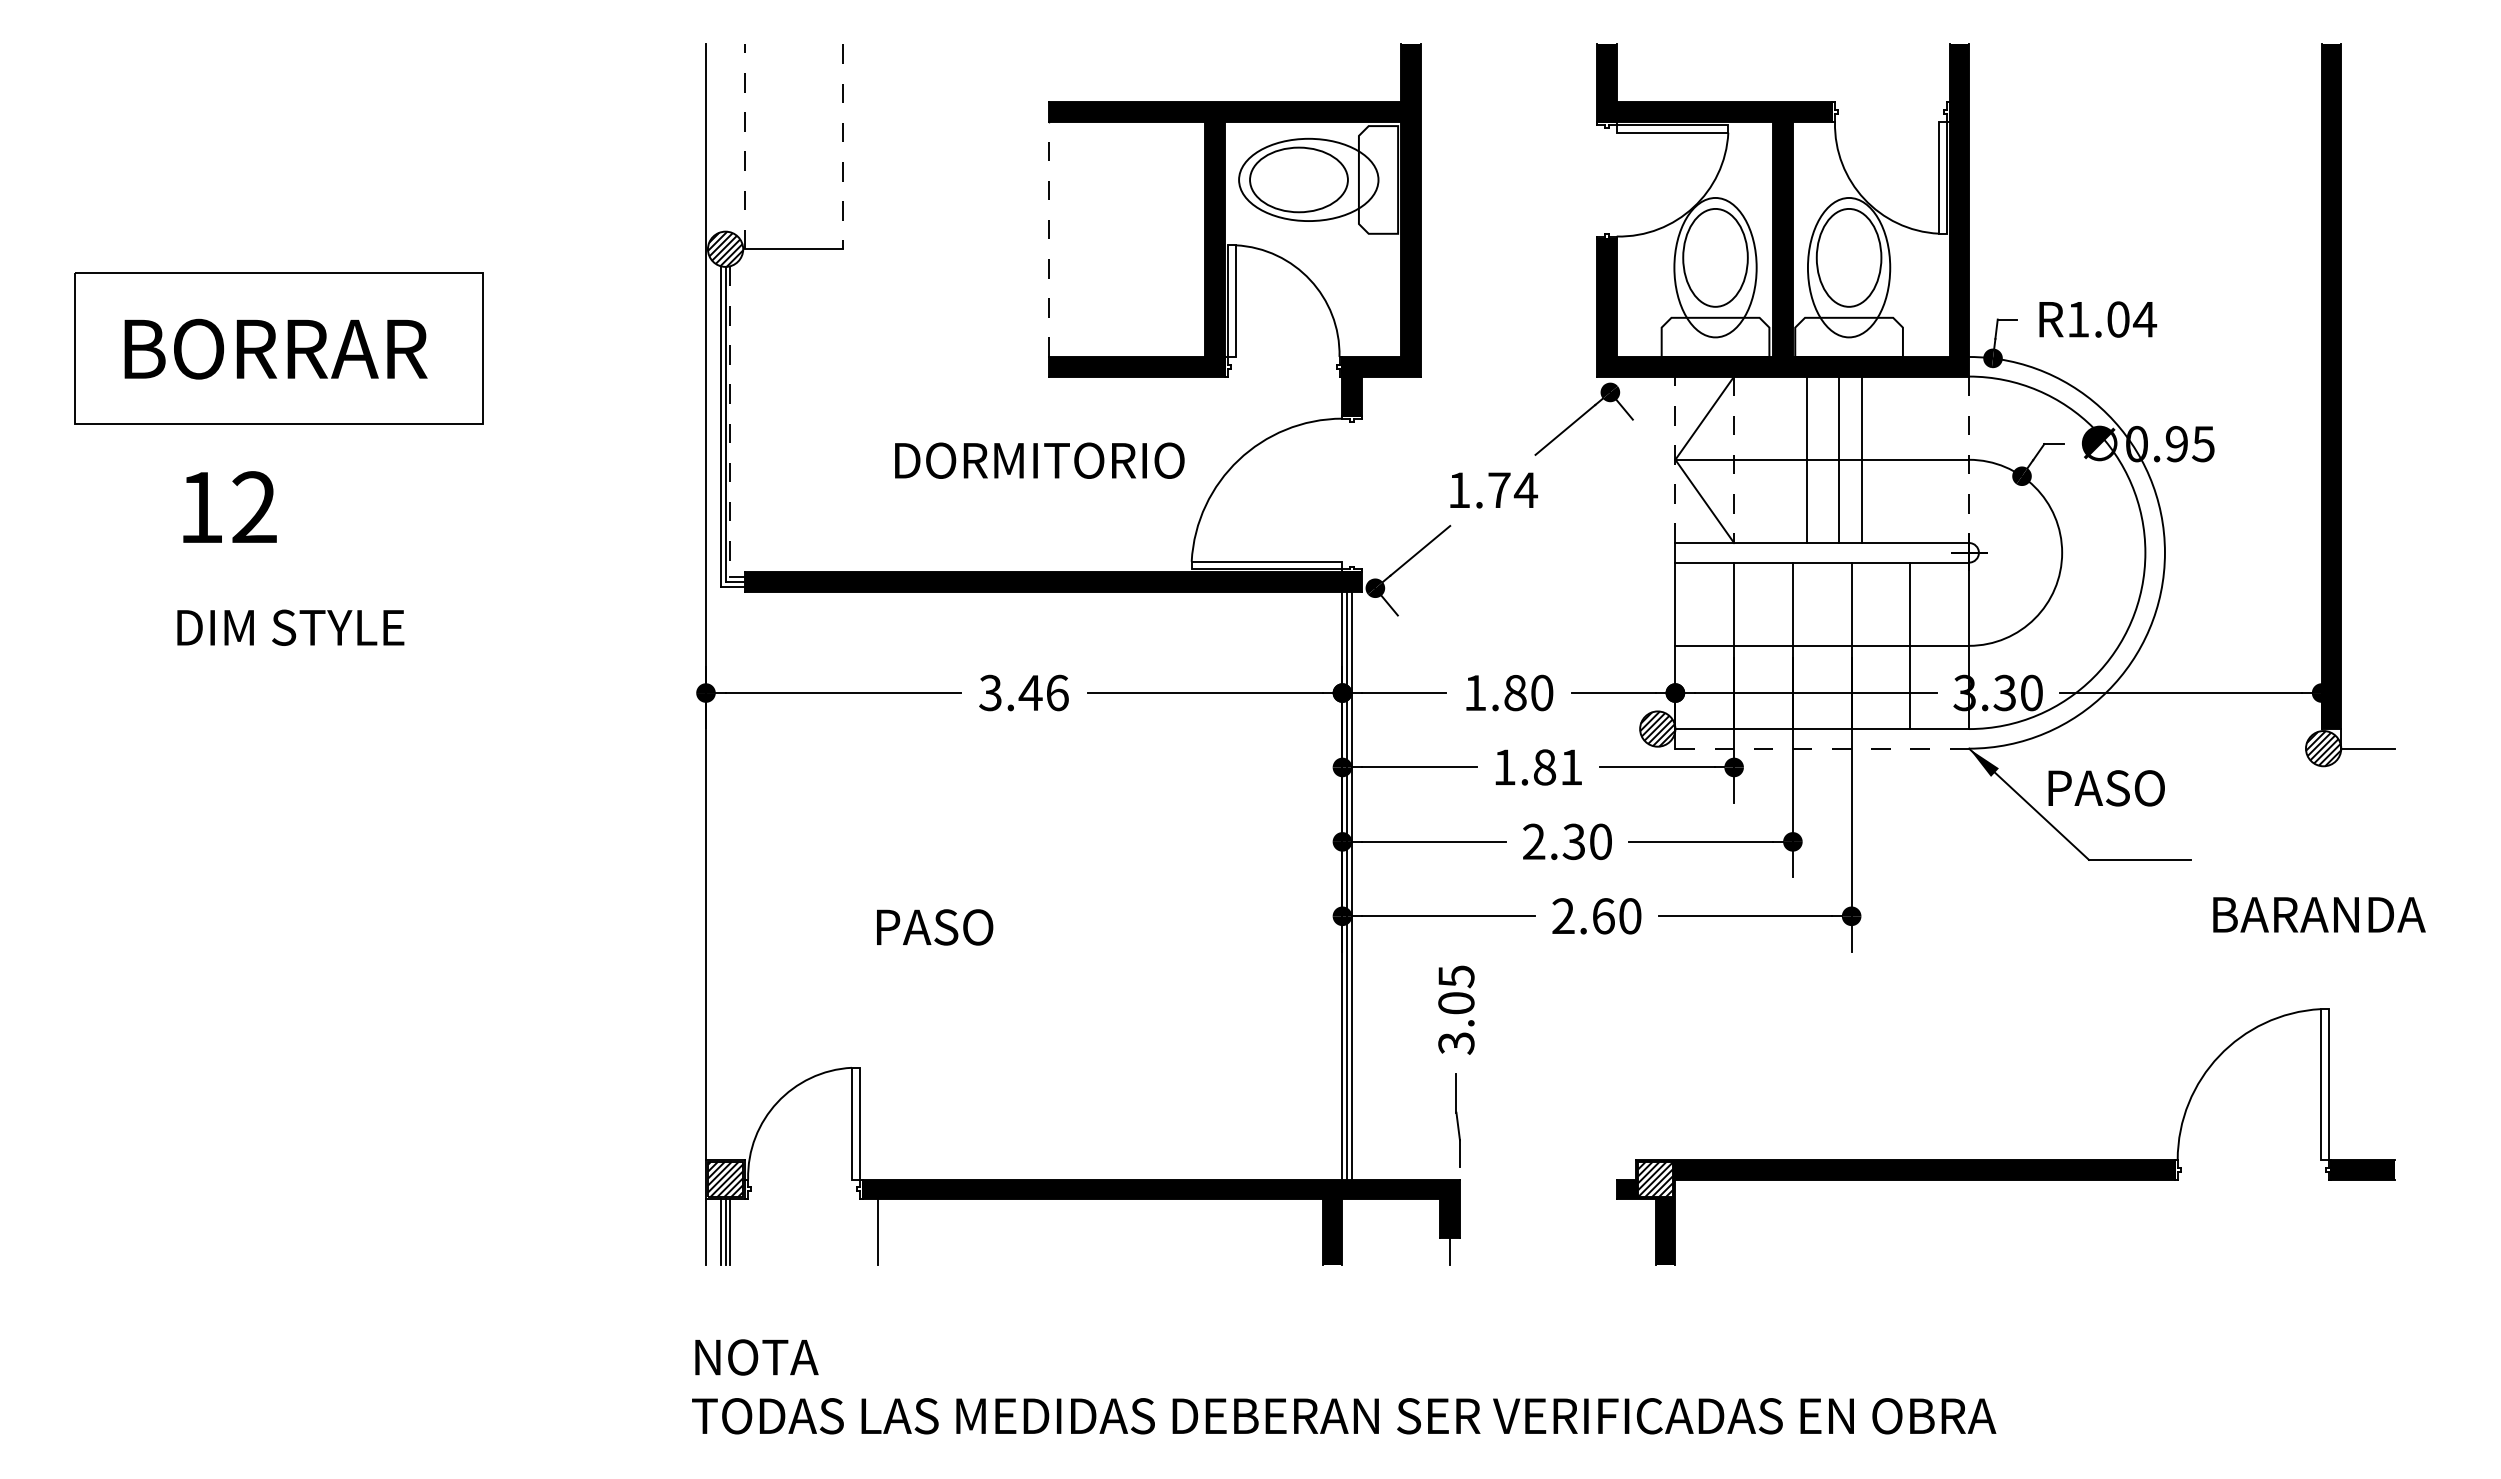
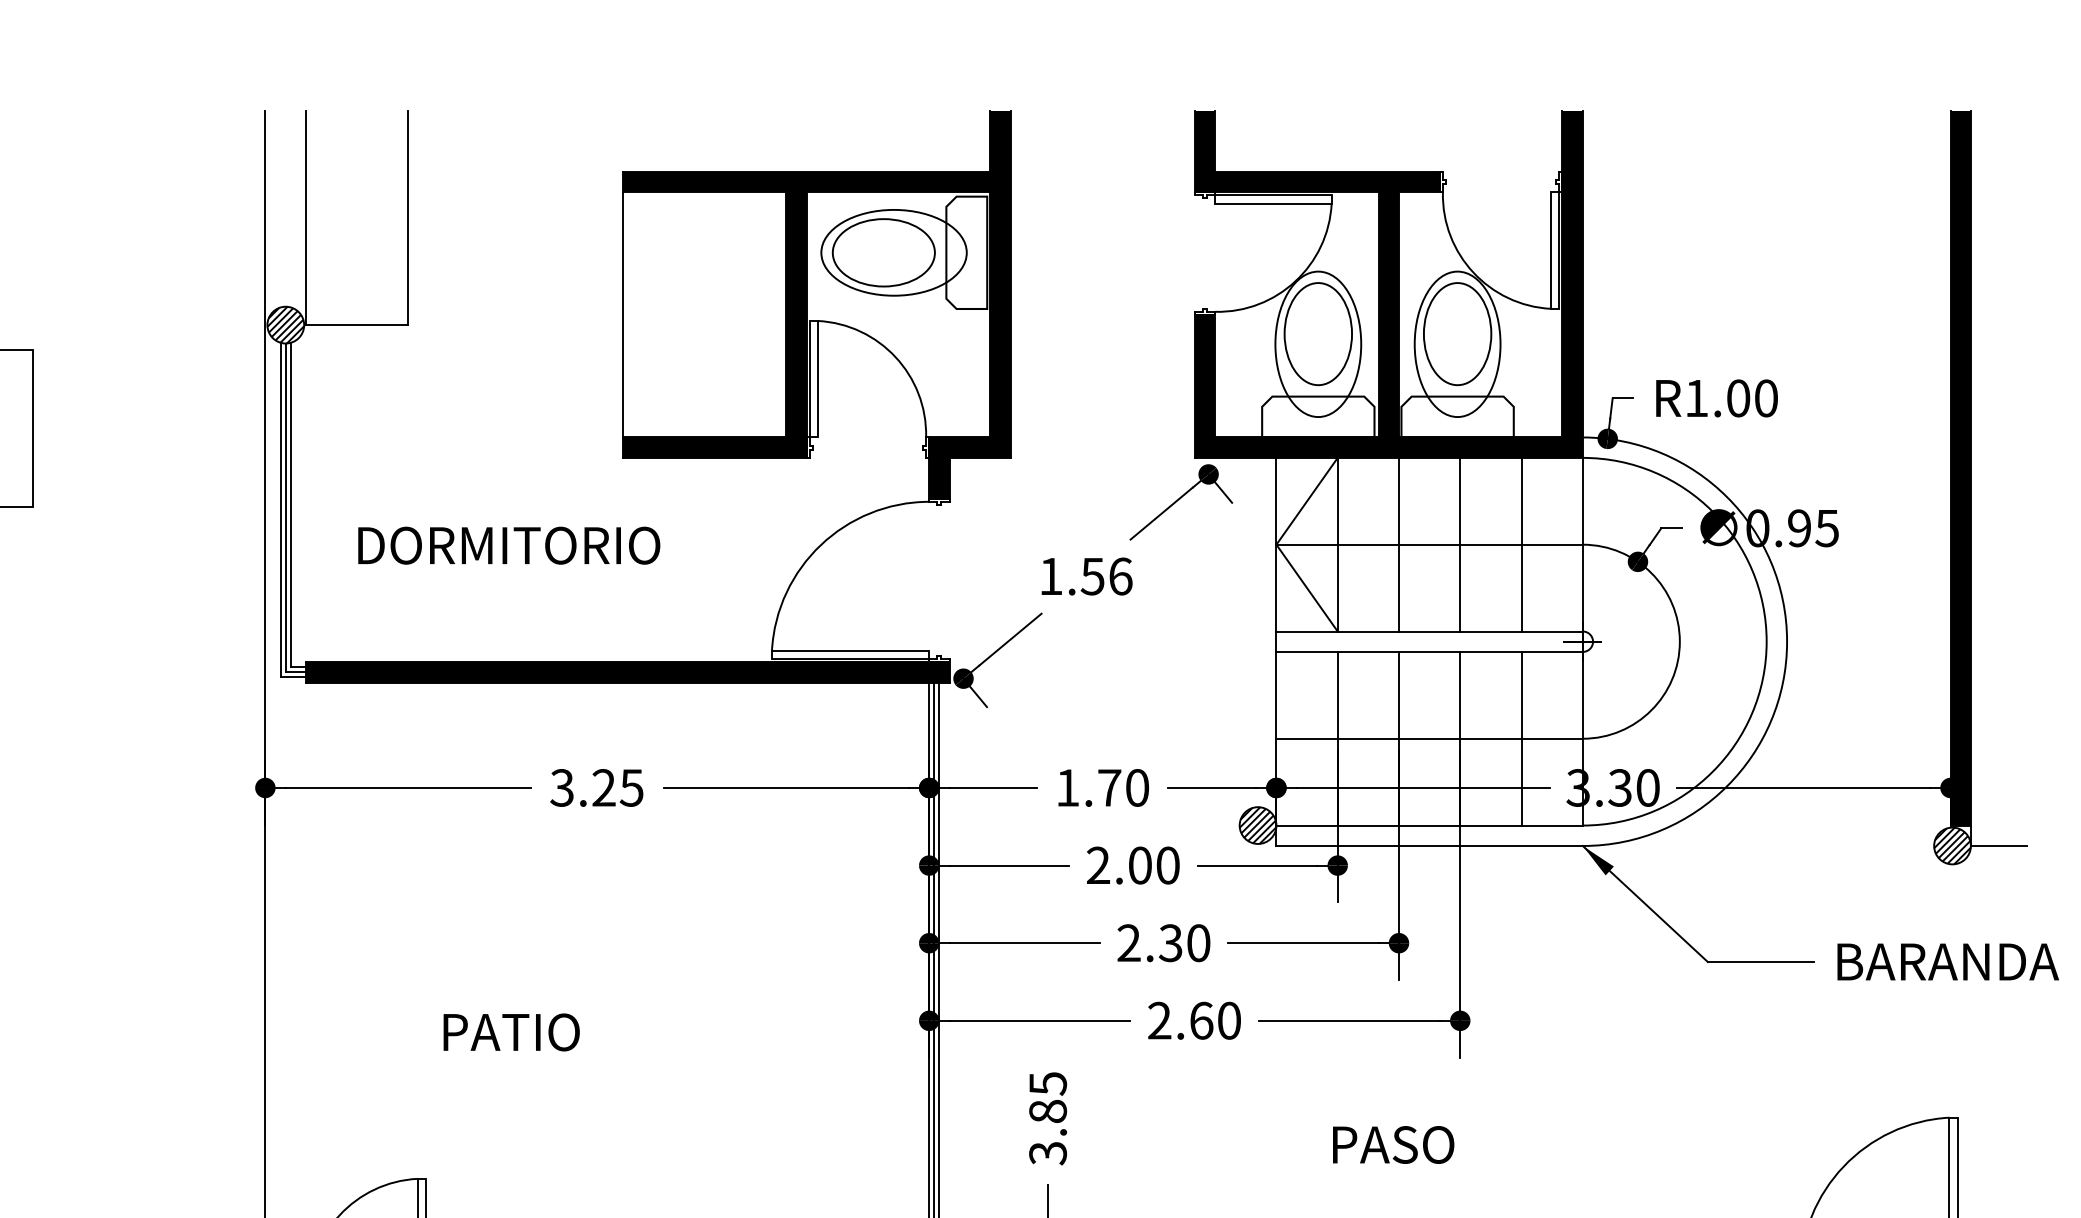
line: (745, 146) -> (306, 217), dashed -> solid
line: (843, 147) -> (408, 218), dashed -> solid
line: (1048, 239) -> (622, 314), dashed -> solid
text: (2144, 319) -> (1765, 398), R1.04 -> R1.00
line: (730, 422) -> (290, 505), dashed -> solid
line: (1675, 459) -> (1276, 544), dashed -> solid
line: (1806, 459) -> (1460, 544), moved
line: (1838, 459) -> (1398, 544), moved
line: (1862, 459) -> (1521, 544), moved
text: (1039, 460) -> (508, 545), moved
line: (1734, 460) -> (1338, 545), dashed -> solid
line: (1969, 460) -> (1583, 545), dashed -> solid
text: (1512, 490) -> (1106, 576), 1.74 -> 1.56
text: (1043, 692) -> (617, 787), 3.46 -> 3.25
text: (1515, 693) -> (1109, 788), 1.80 -> 1.70
line: (1822, 748) -> (1429, 845), dashed -> solid
text: (1537, 767) -> (1132, 865), 1.81 -> 2.00
text: (2106, 788) -> (1393, 1145), moved
text: (2319, 914) -> (1948, 961), moved
text: (970, 927) -> (541, 1032), PASO -> PATIO
text: (1456, 1003) -> (1048, 1111), 3.05 -> 3.85

